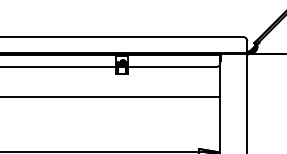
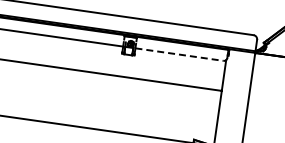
line: (172, 66) -> (179, 54), solid -> dashed

